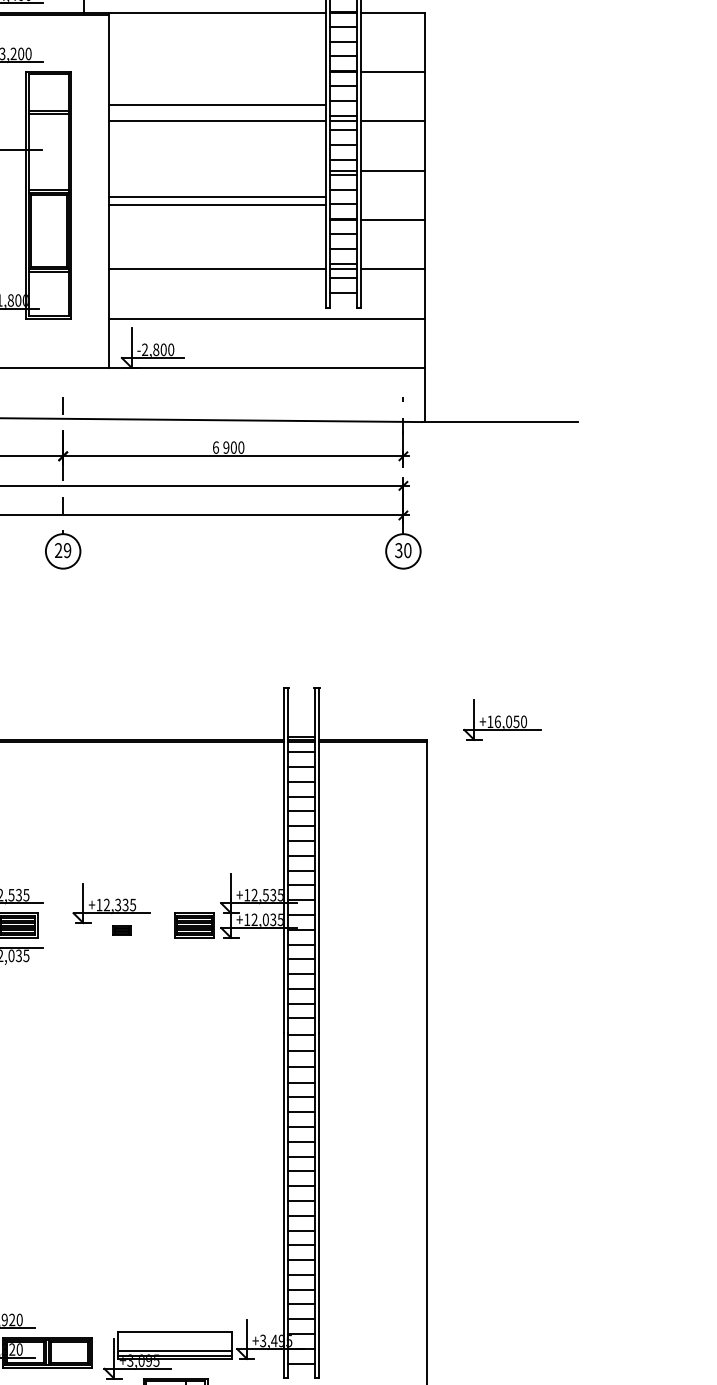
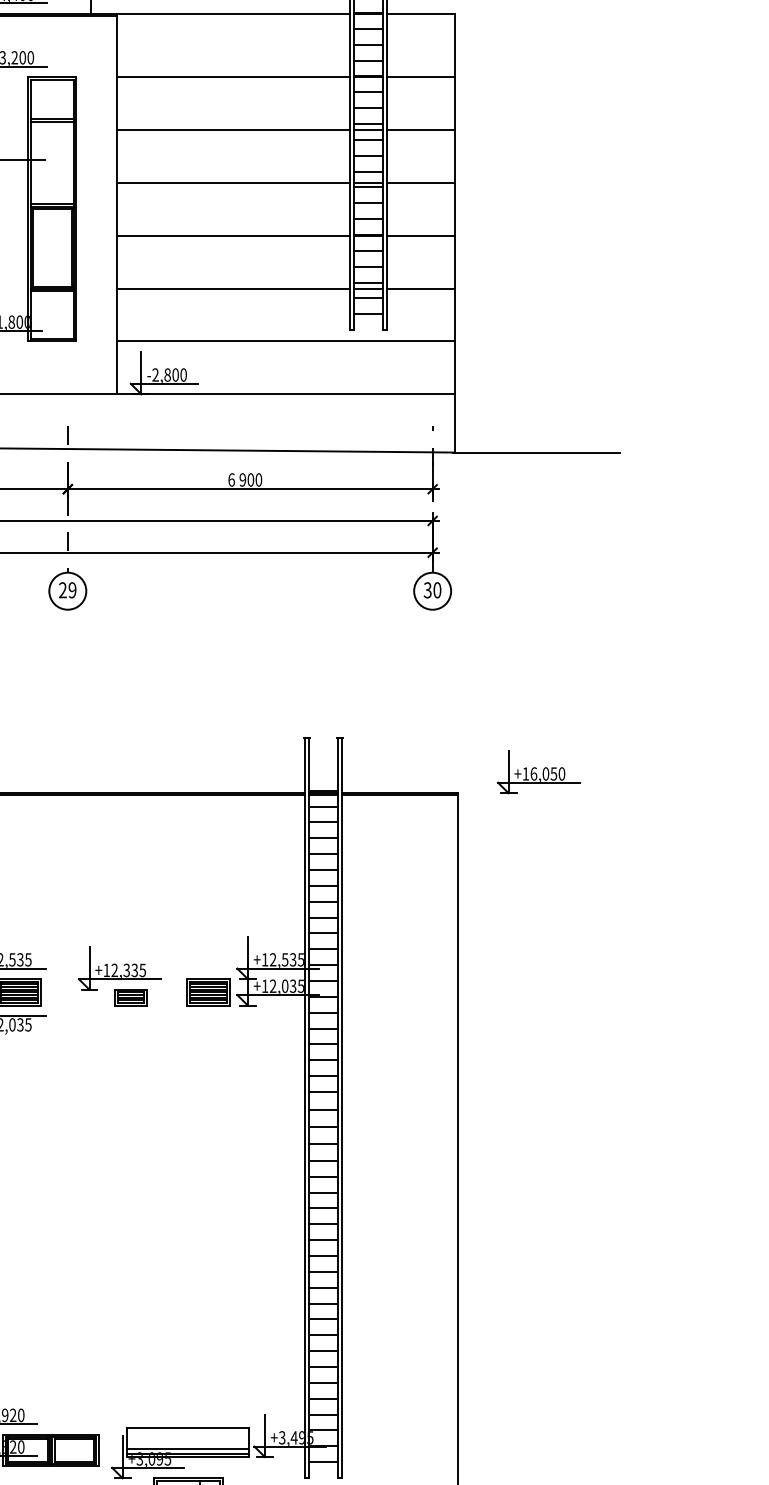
line: (217, 104) -> (233, 77), moved
line: (217, 196) -> (233, 235), moved
line: (217, 204) -> (233, 182), moved
part: (121, 930) -> (130, 997), size x1.67

